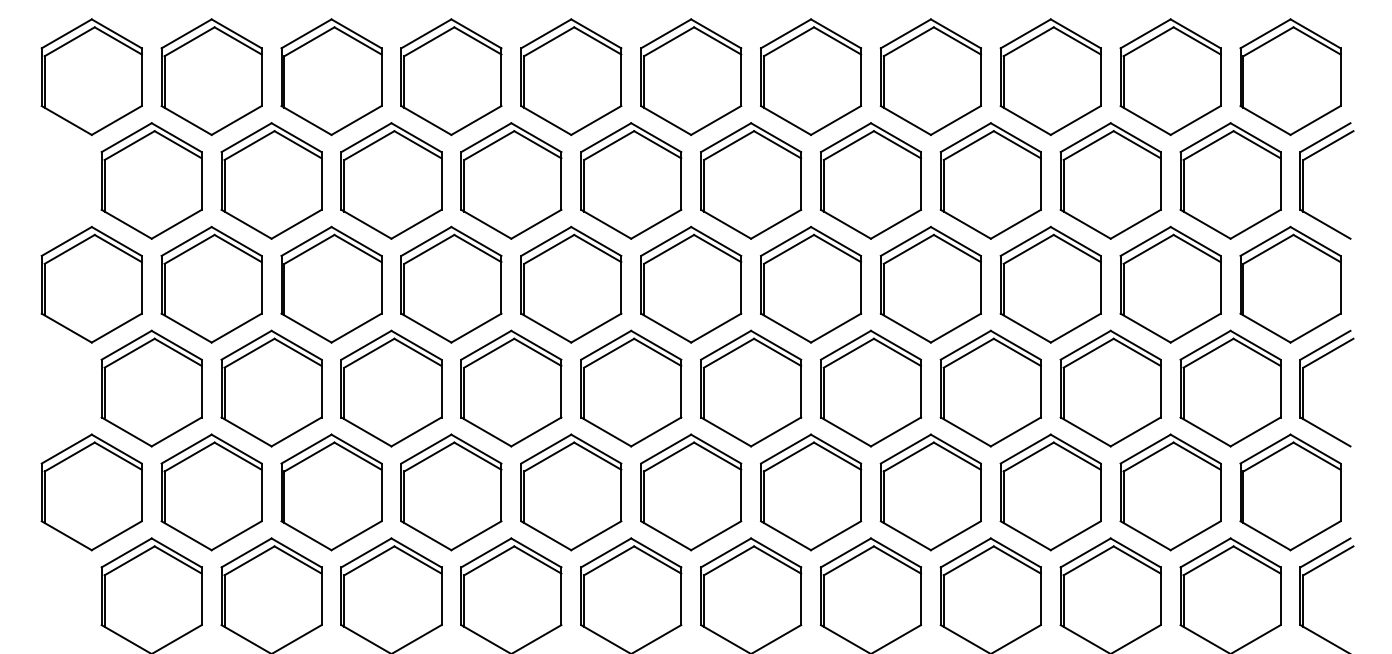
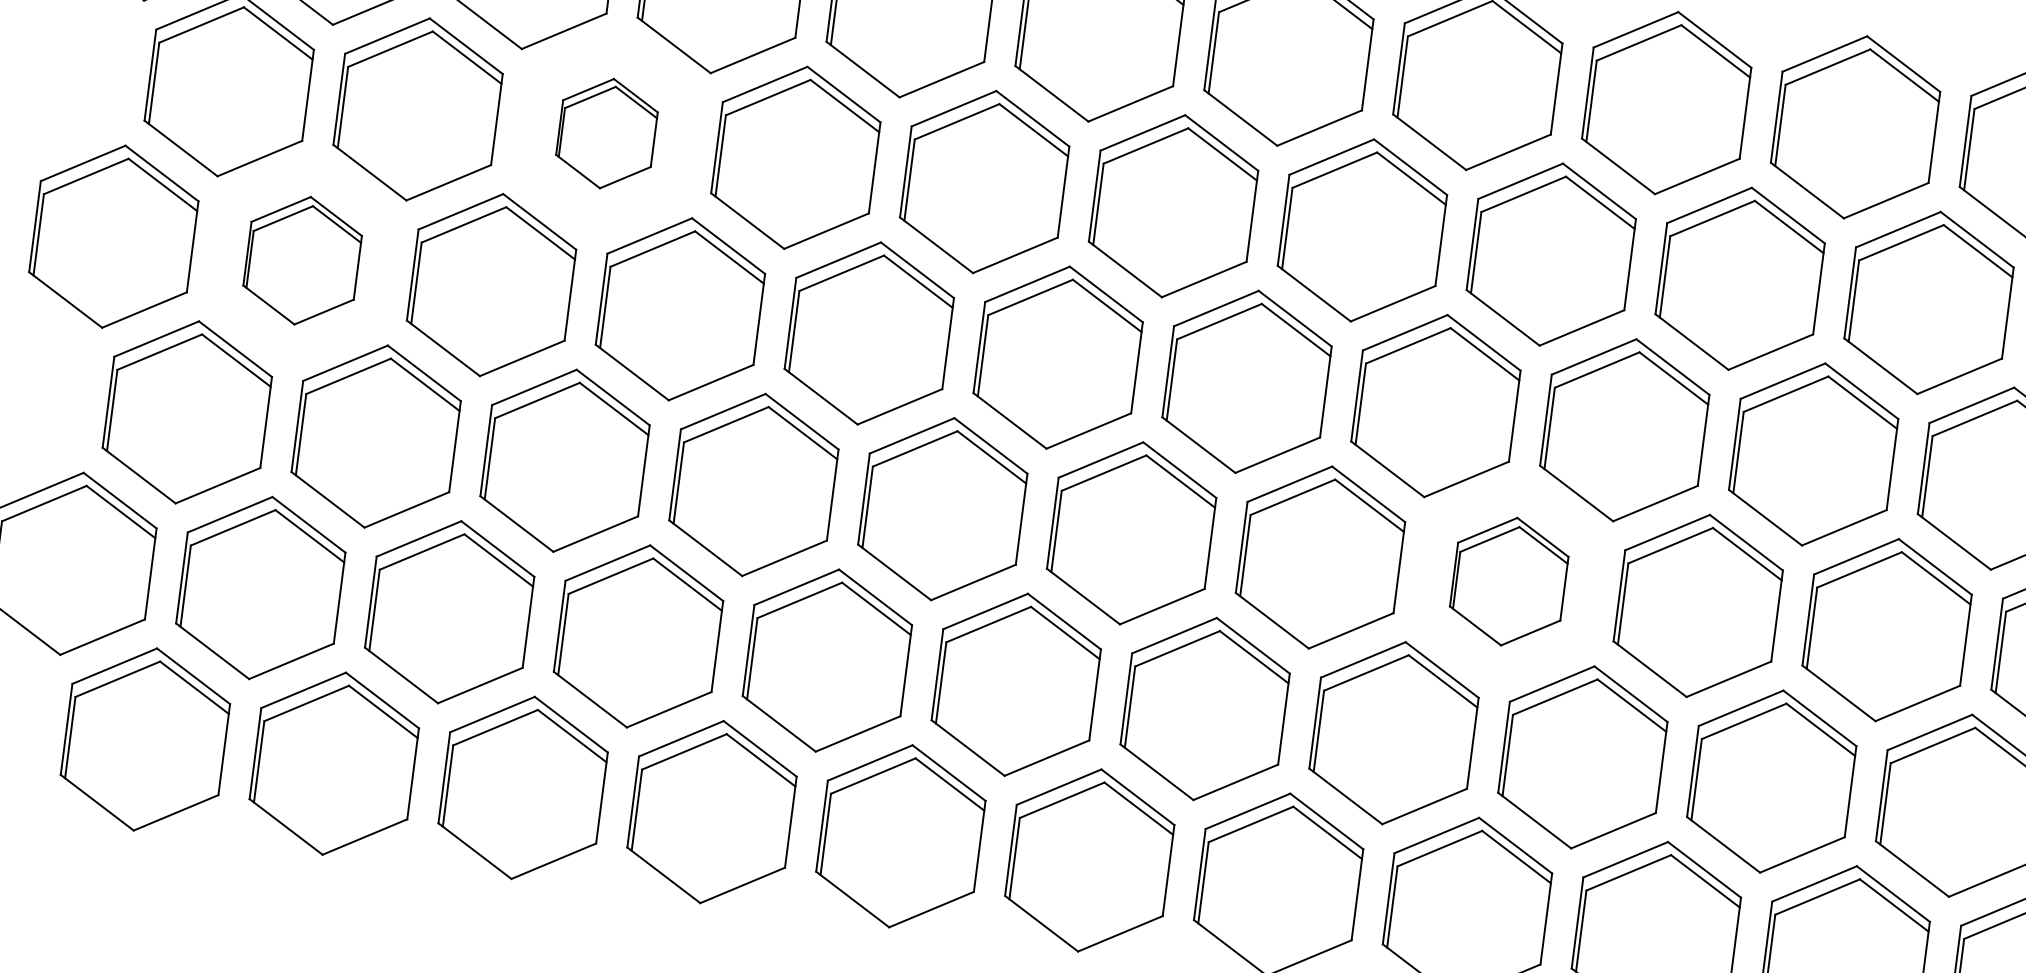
part: (391, 180) -> (607, 132), size x0.6
part: (211, 284) -> (302, 260), size x0.7
part: (990, 388) -> (1508, 581), size x0.7

